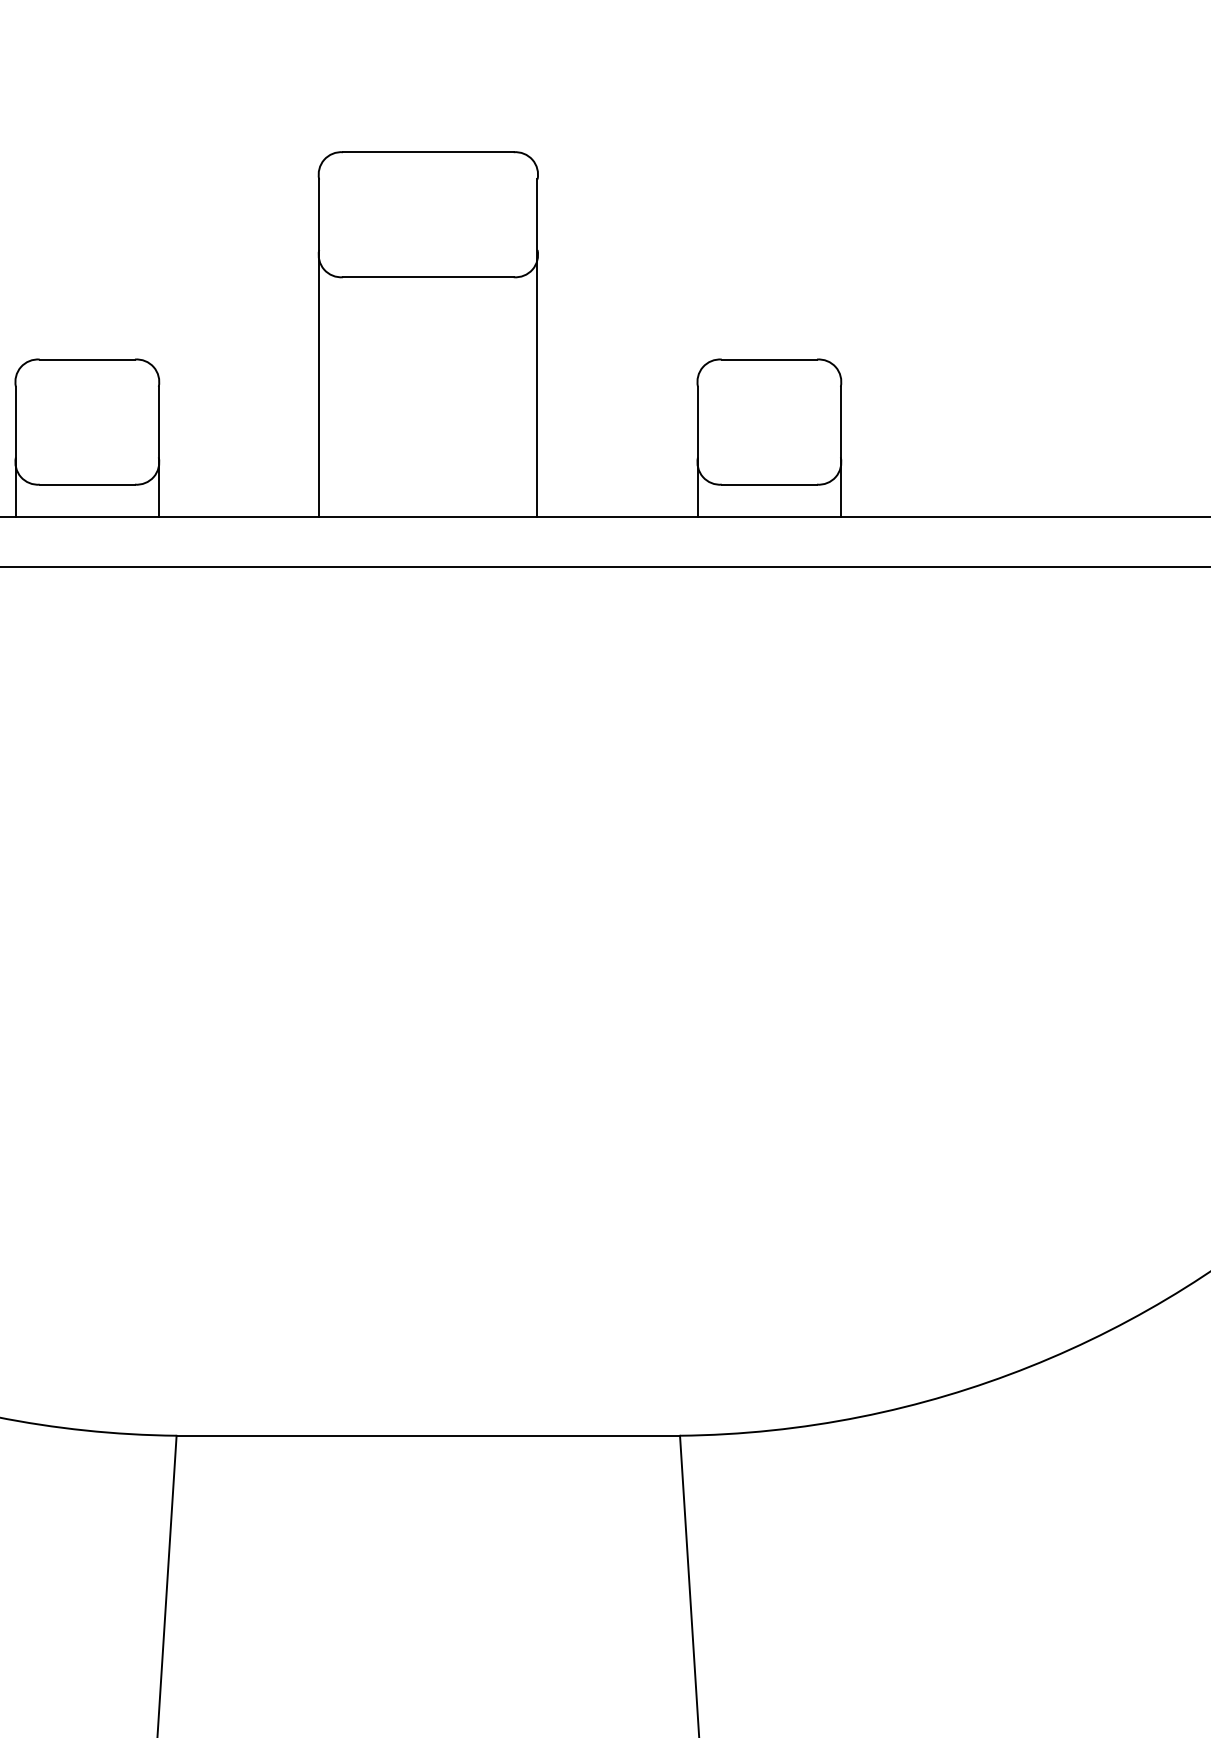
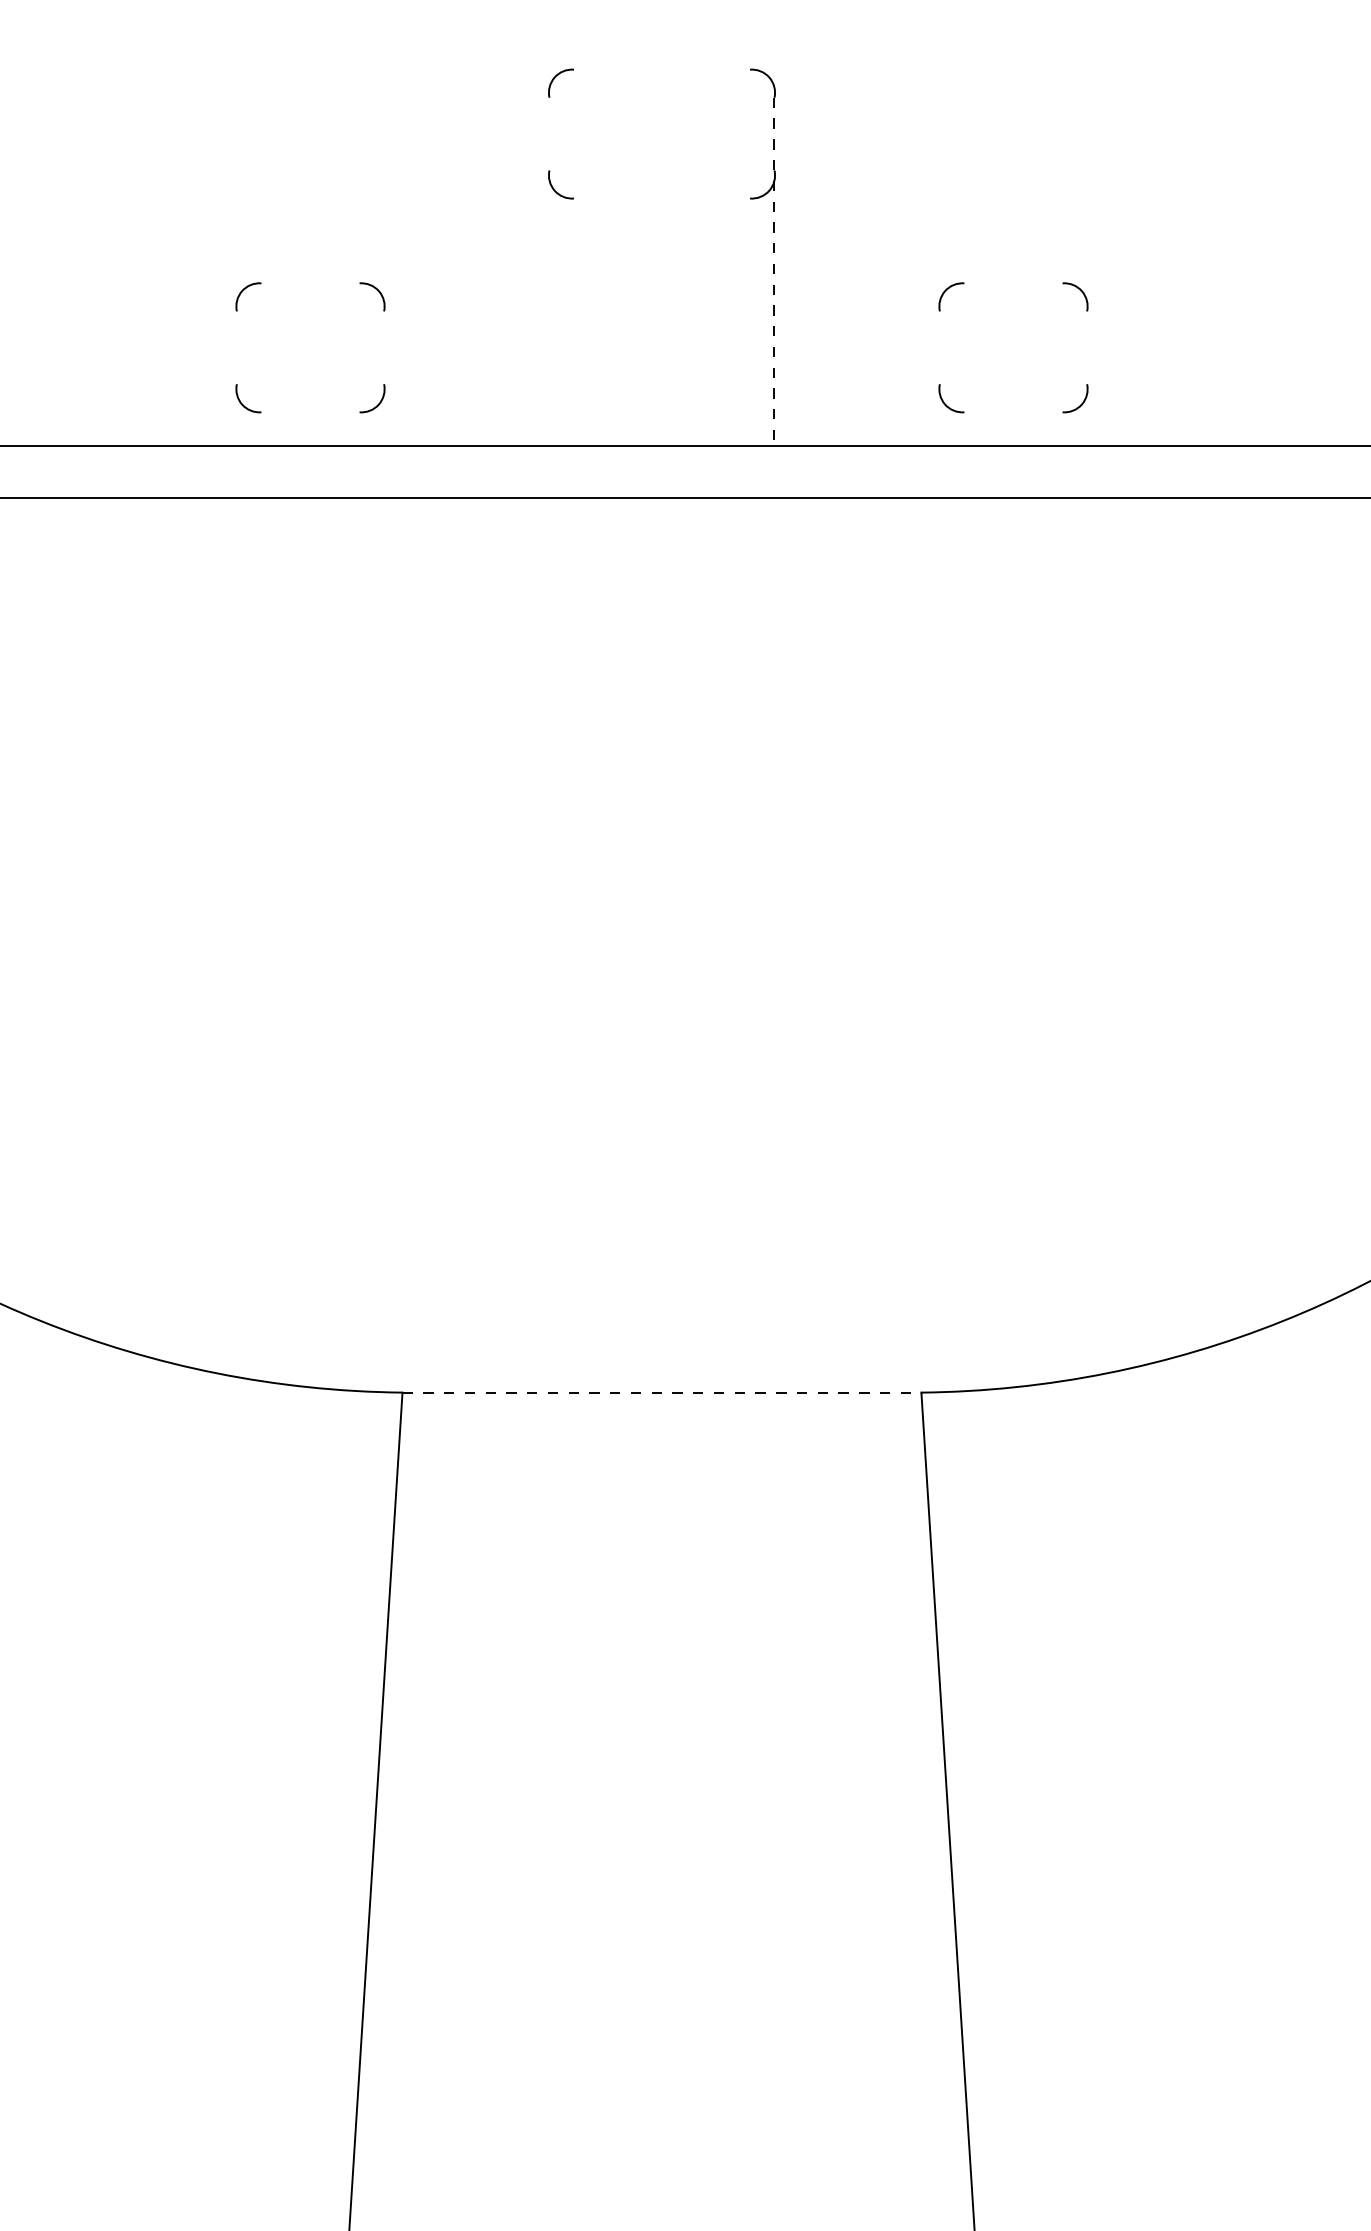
line: (427, 152) -> (661, 69), removed
line: (427, 277) -> (661, 198), removed
line: (319, 348) -> (549, 271), removed
line: (537, 348) -> (774, 271), solid -> dashed
line: (87, 359) -> (310, 283), removed
line: (769, 359) -> (1013, 283), removed
line: (15, 451) -> (236, 378), removed
line: (159, 451) -> (384, 378), removed
line: (697, 451) -> (939, 378), removed
line: (841, 451) -> (1087, 378), removed
line: (87, 484) -> (310, 412), removed
line: (769, 484) -> (1013, 412), removed
line: (428, 1435) -> (662, 1392), solid -> dashed

